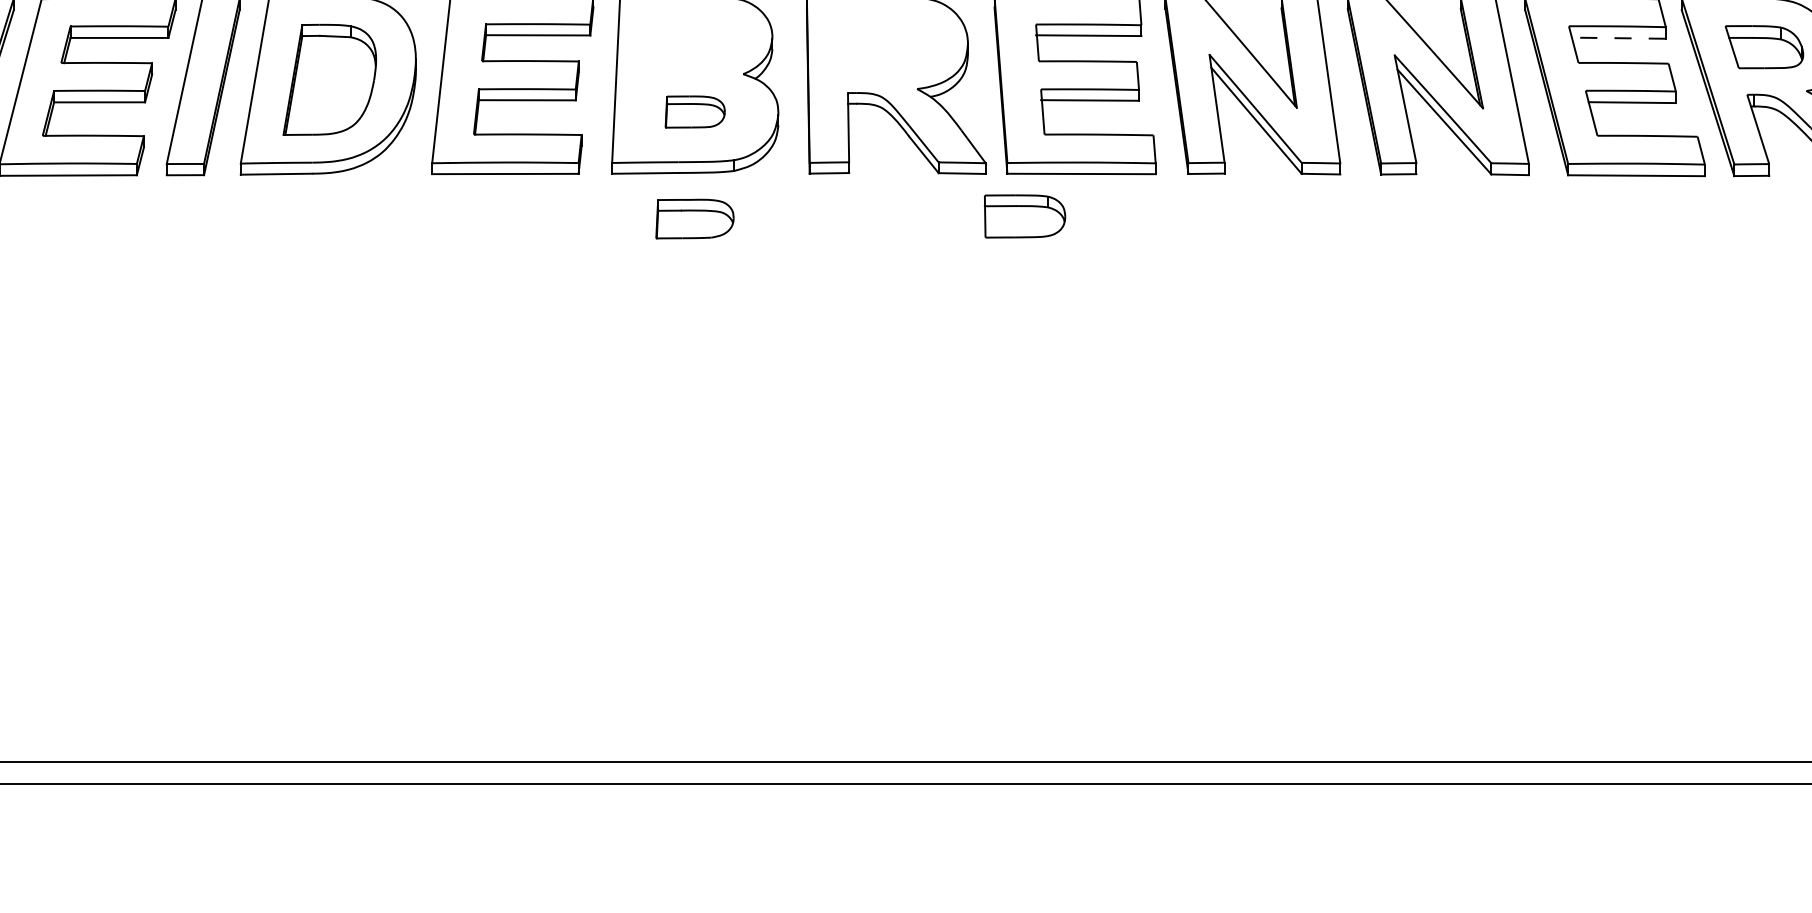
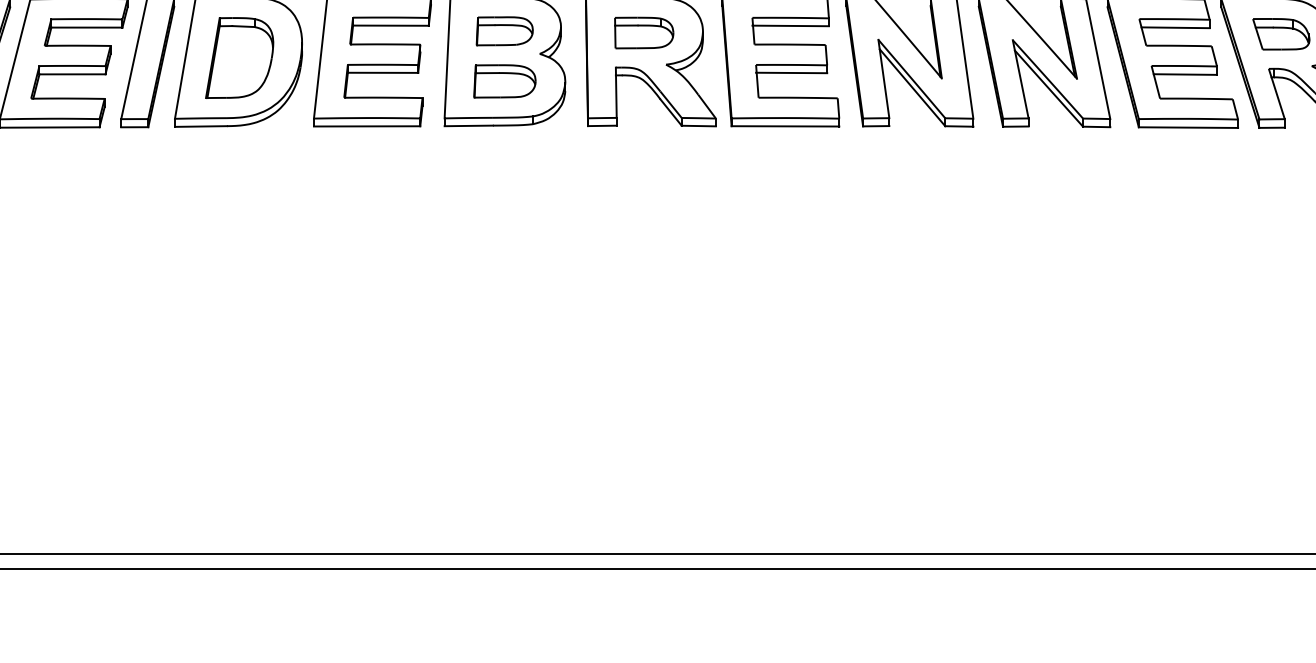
line: (1618, 38) -> (1175, 27), dashed -> solid
part: (695, 111) -> (505, 80), size x1.43
part: (1025, 216) -> (644, 33), moved
part: (694, 218) -> (504, 30), moved

